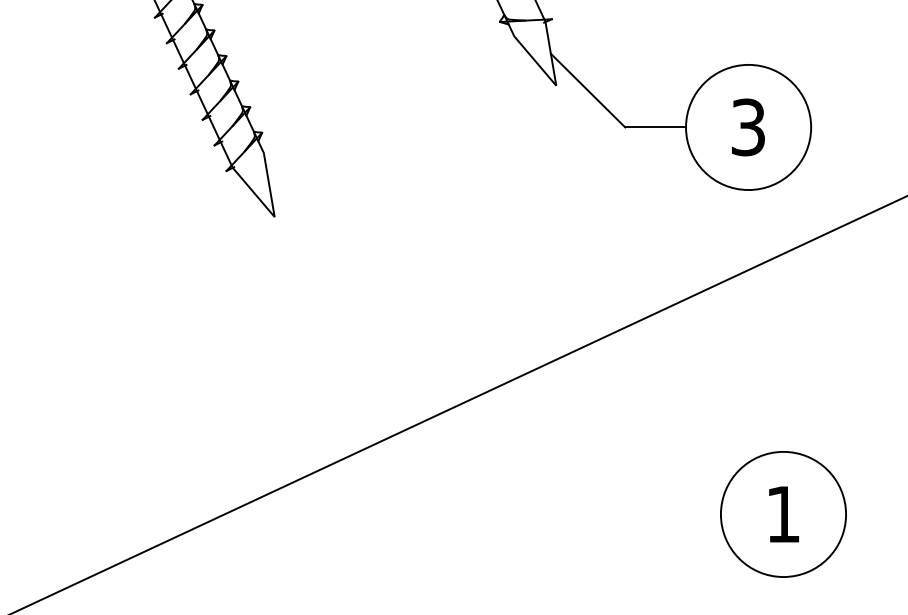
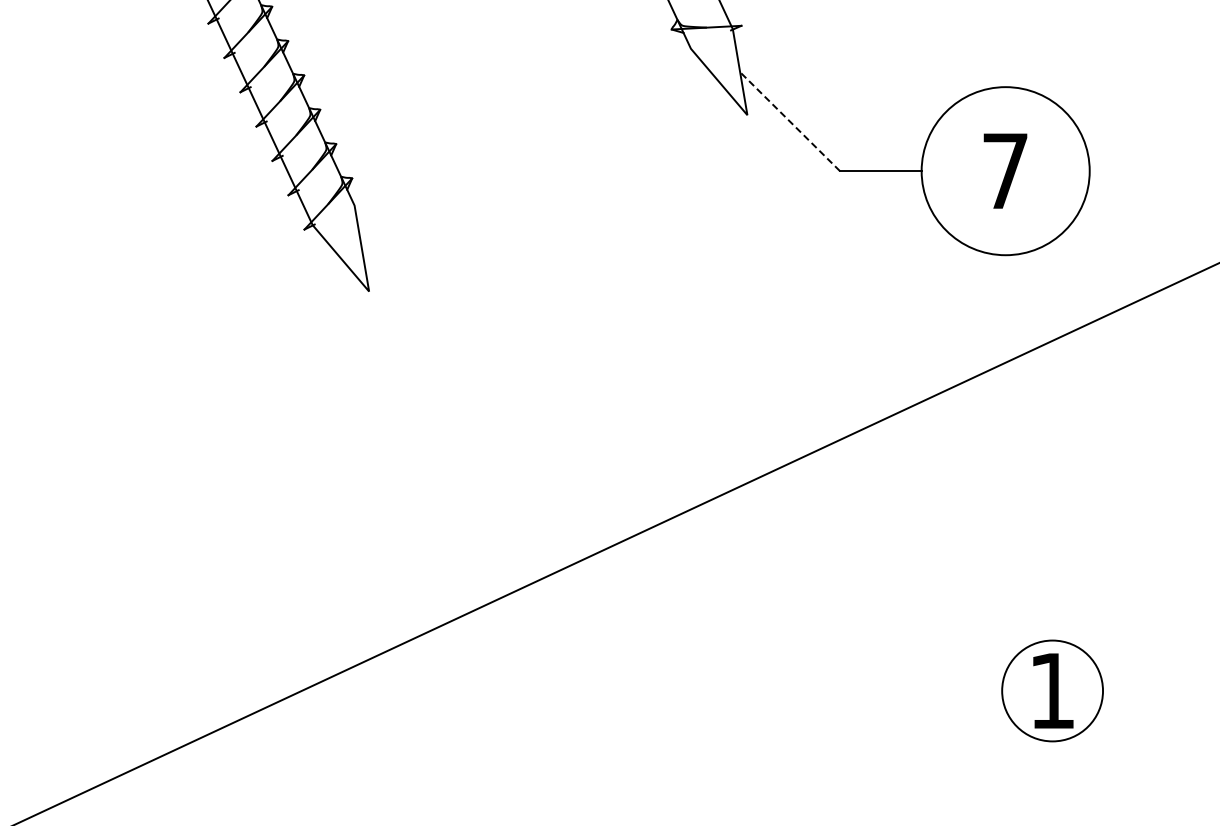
line: (587, 90) -> (789, 121), solid -> dashed
text: (748, 127) -> (1005, 171), 3 -> 7
circle: (783, 514) -> (1052, 690), size x0.6

